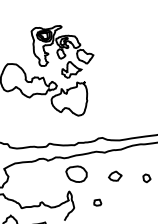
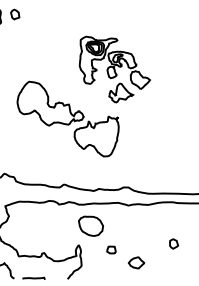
part: (62, 51) -> (114, 69), moved
part: (115, 176) -> (136, 262), moved
part: (97, 202) -> (111, 249), moved

